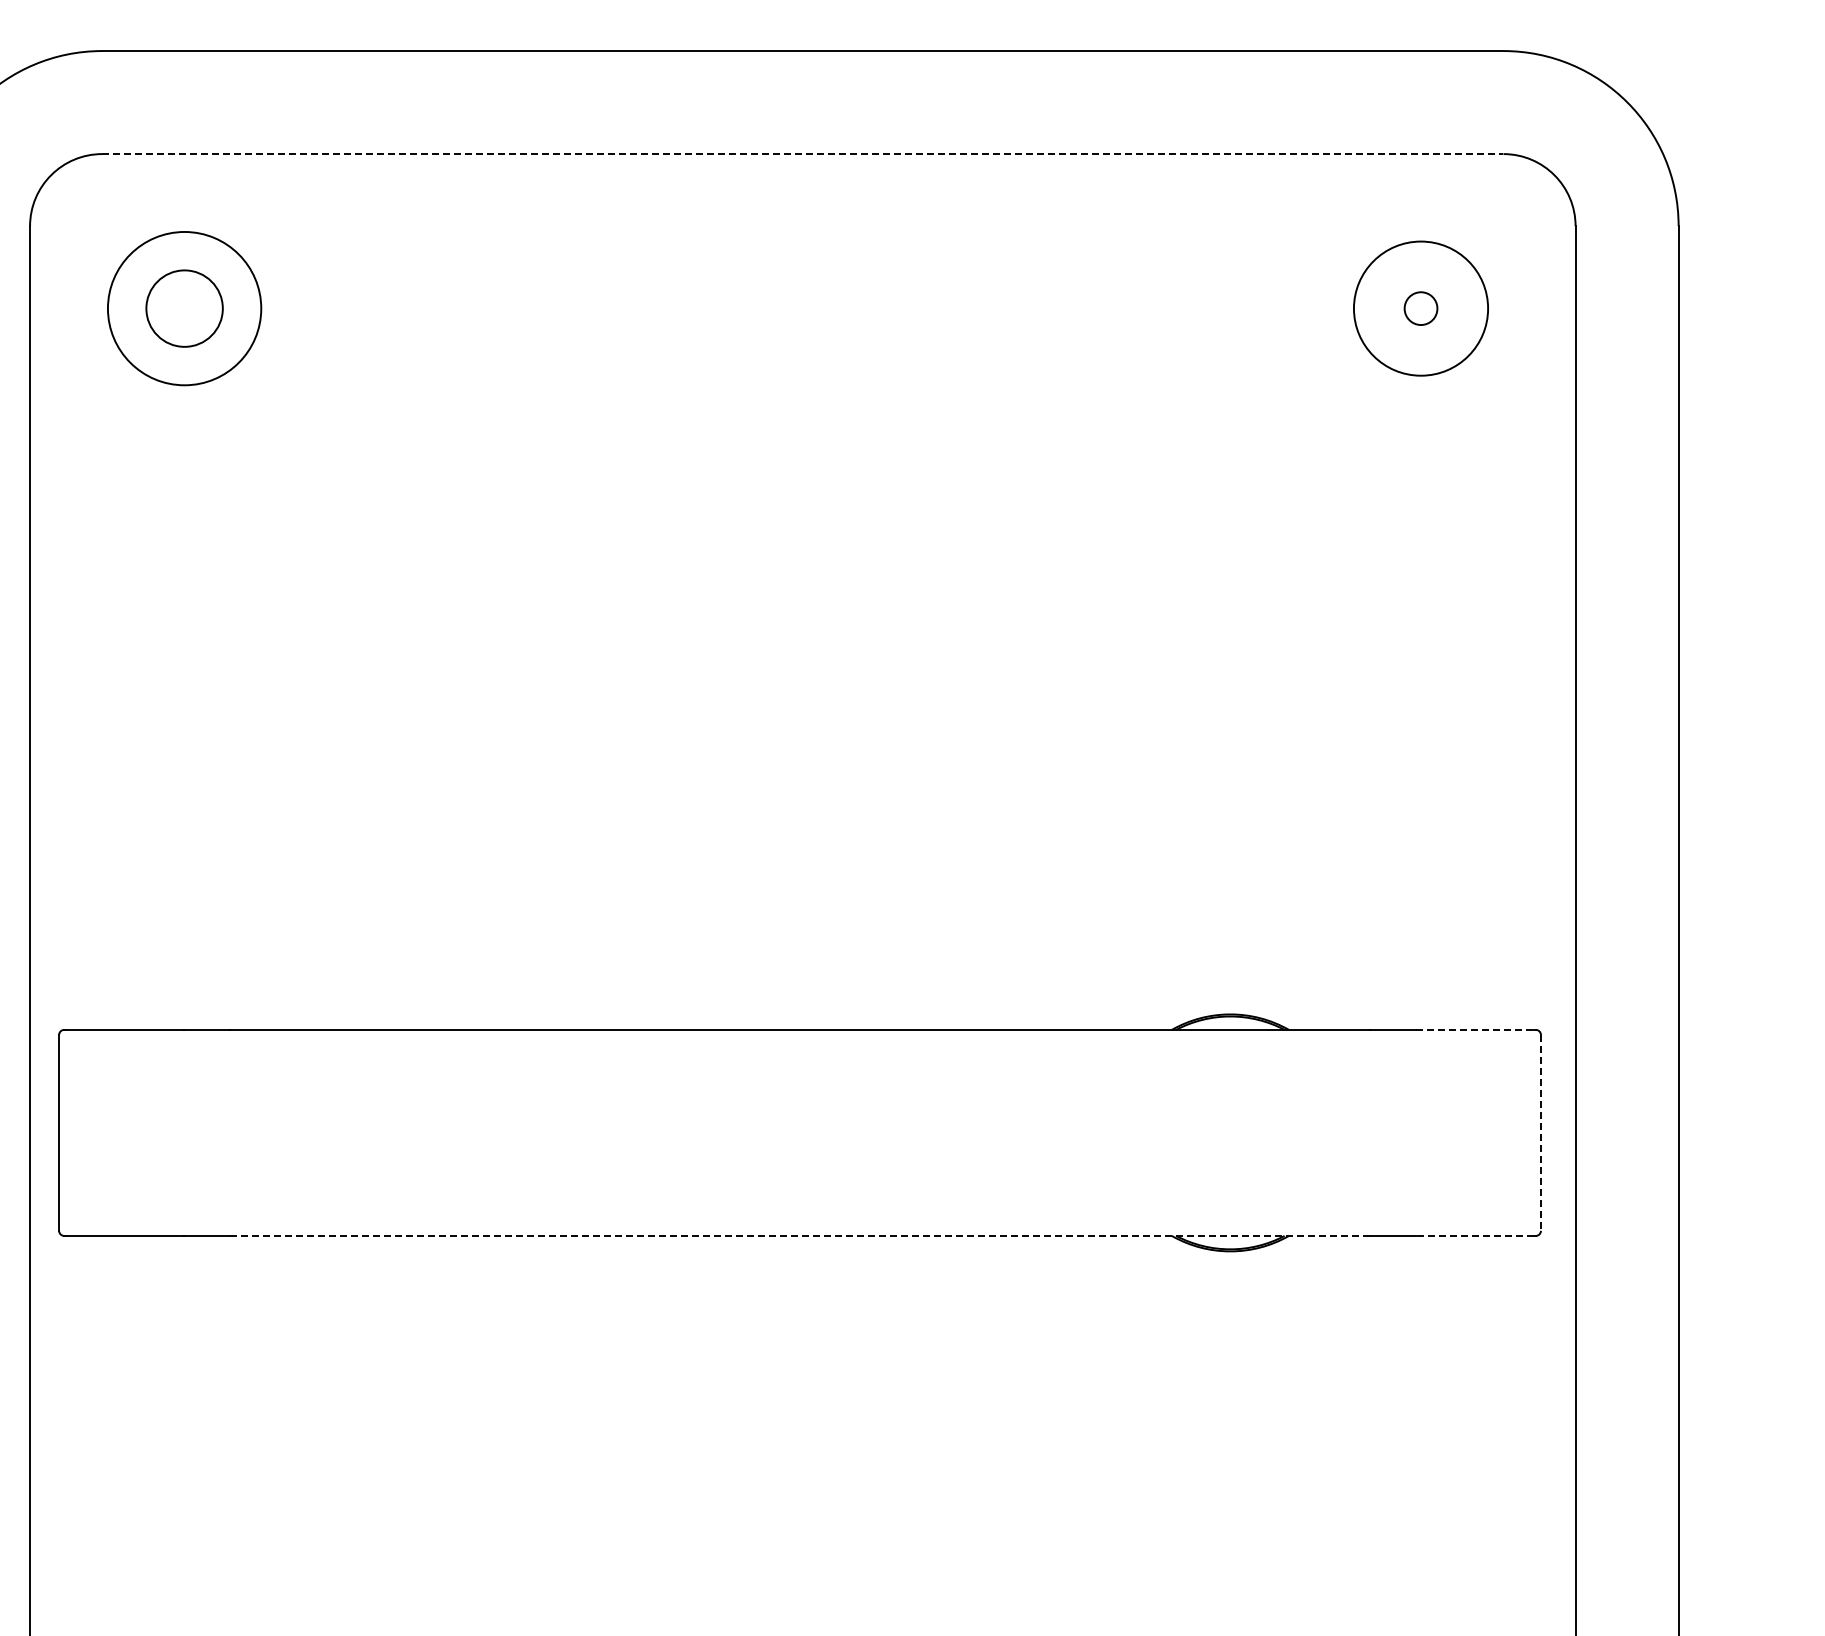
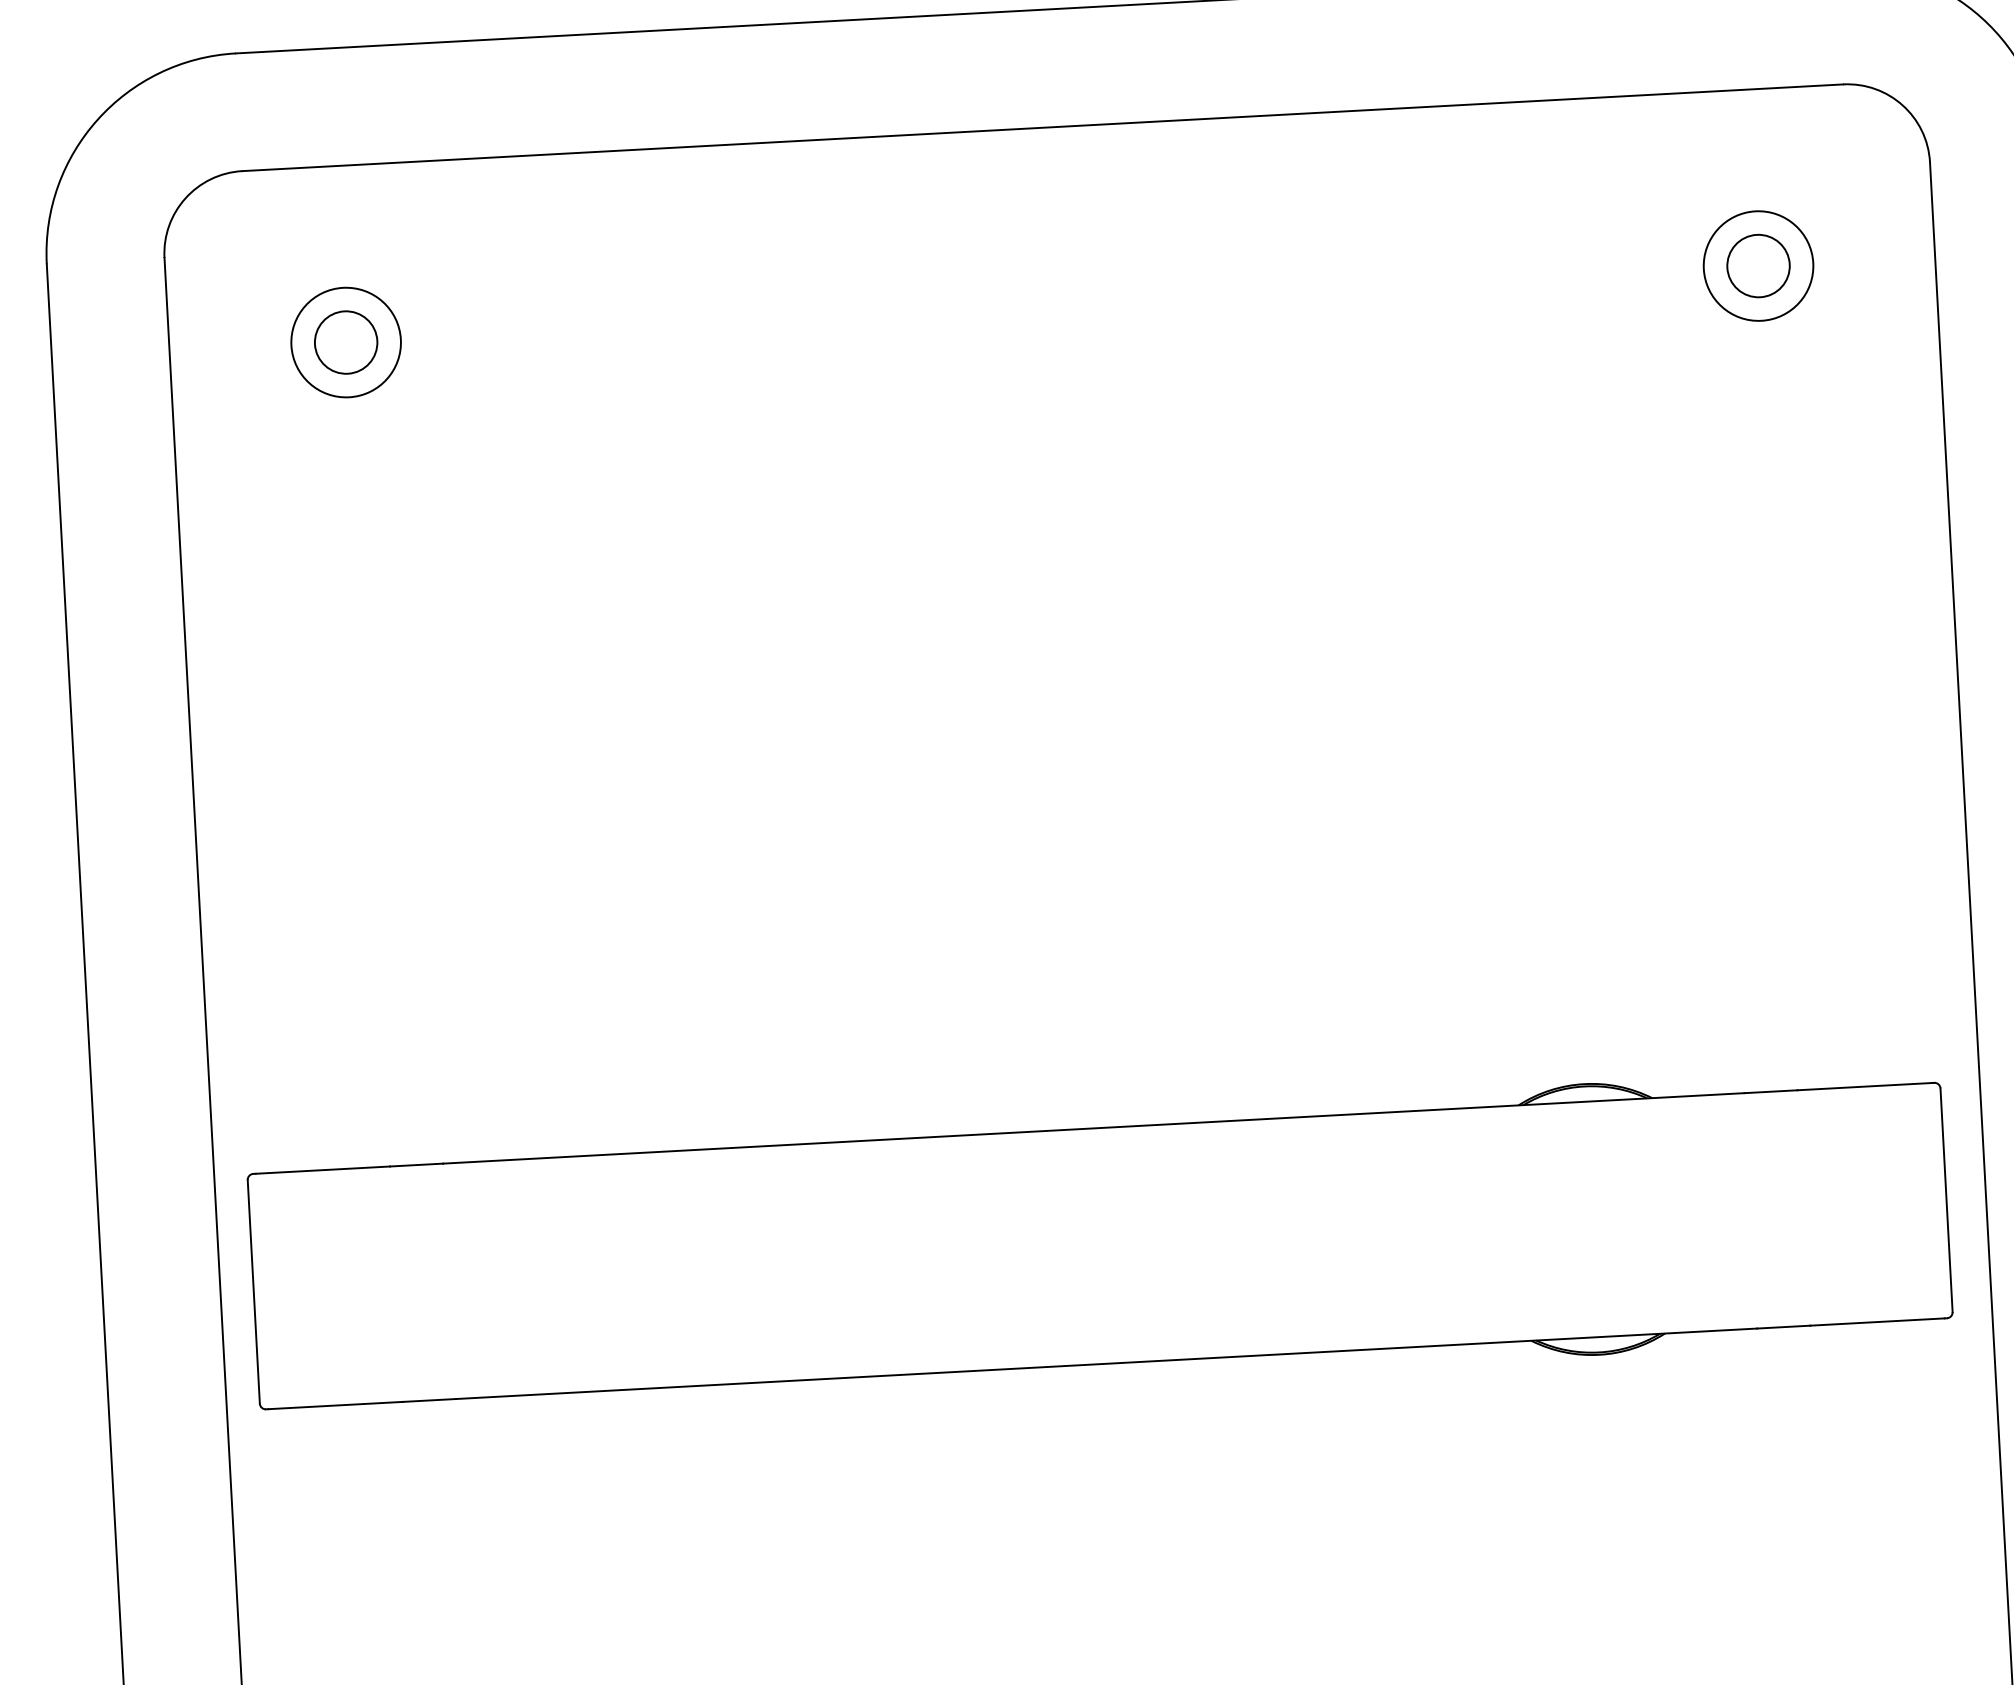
line: (802, 154) -> (1042, 128), dashed -> solid
circle: (184, 308) -> (346, 342), size x0.62
circle: (184, 308) -> (346, 342), size x0.71
circle: (1420, 308) -> (1757, 265), size x0.71
circle: (1420, 308) -> (1757, 265), size x1.67
line: (1474, 1029) -> (1864, 1086), dashed -> solid
line: (1540, 1132) -> (1945, 1199), dashed -> solid
line: (800, 1235) -> (1107, 1363), dashed -> solid
line: (1474, 1235) -> (1876, 1321), dashed -> solid

